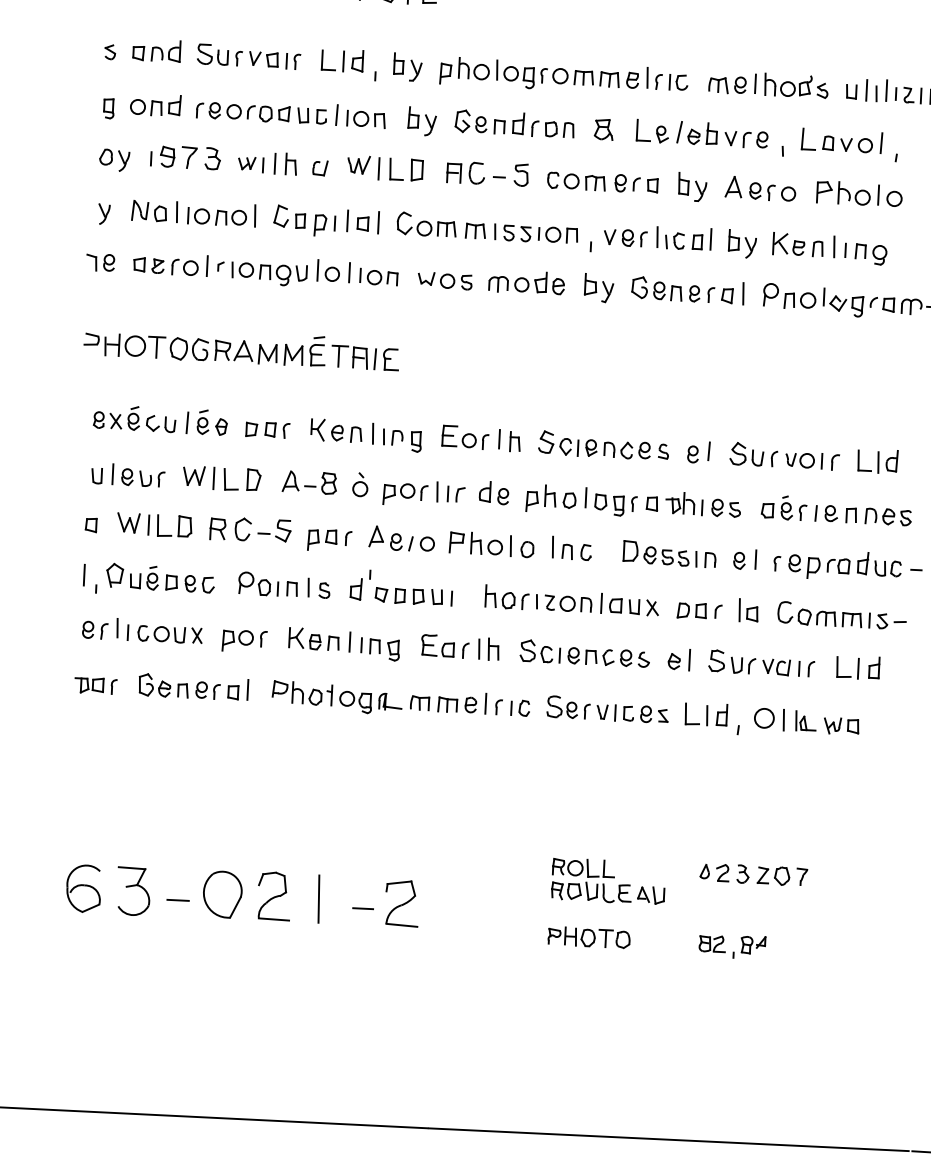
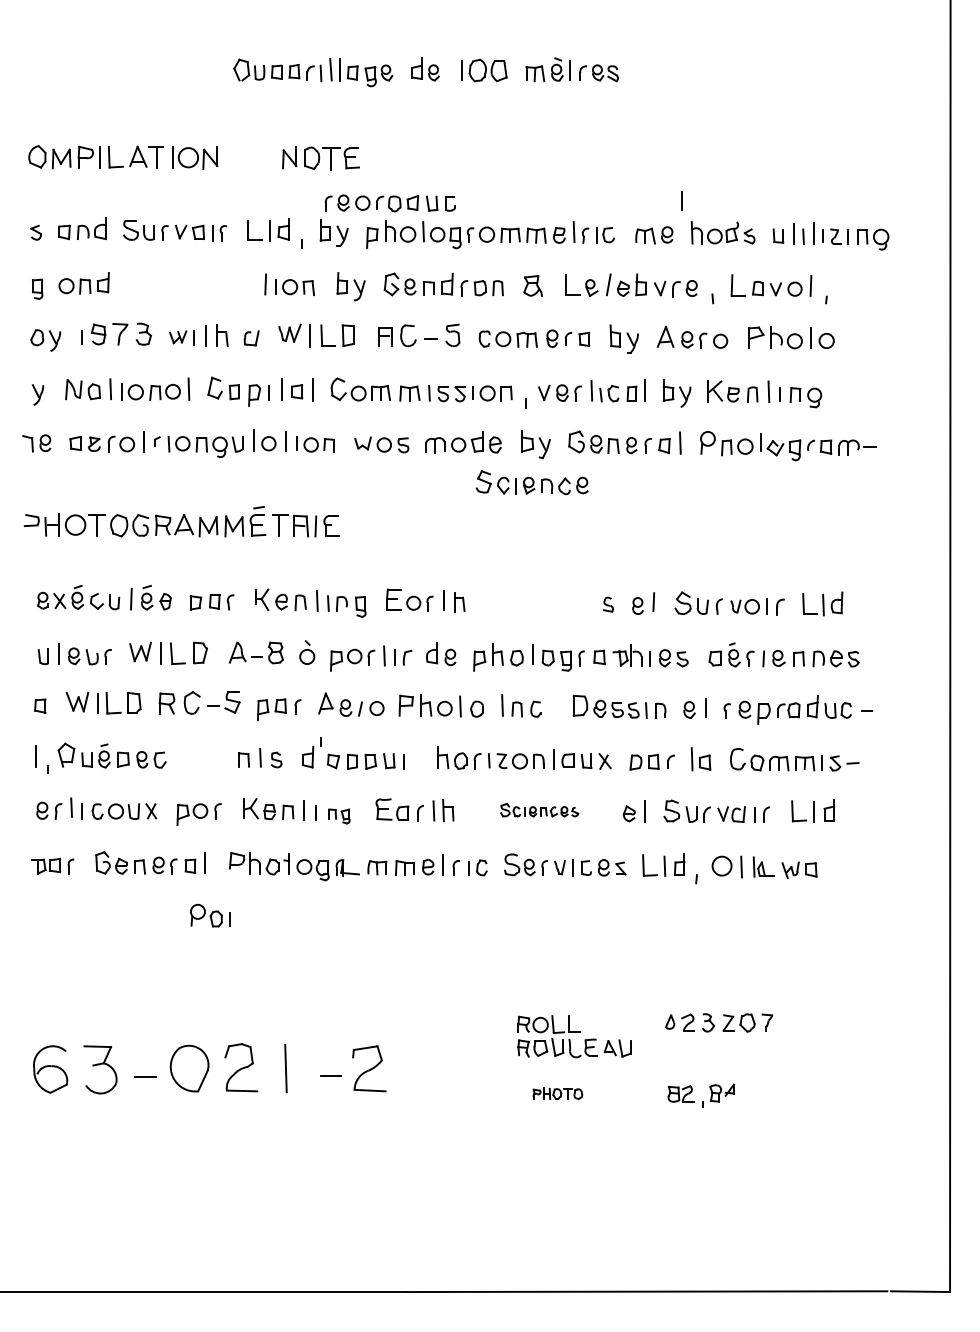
line: (754, 83) -> (681, 200), moved
part: (260, 113) -> (389, 203), moved
part: (594, 445) -> (532, 482), moved
part: (258, 583) -> (210, 915), moved
part: (384, 650) -> (339, 816), size x0.7
part: (584, 652) -> (539, 809), size x0.6
part: (588, 937) -> (557, 1093), size x0.6

